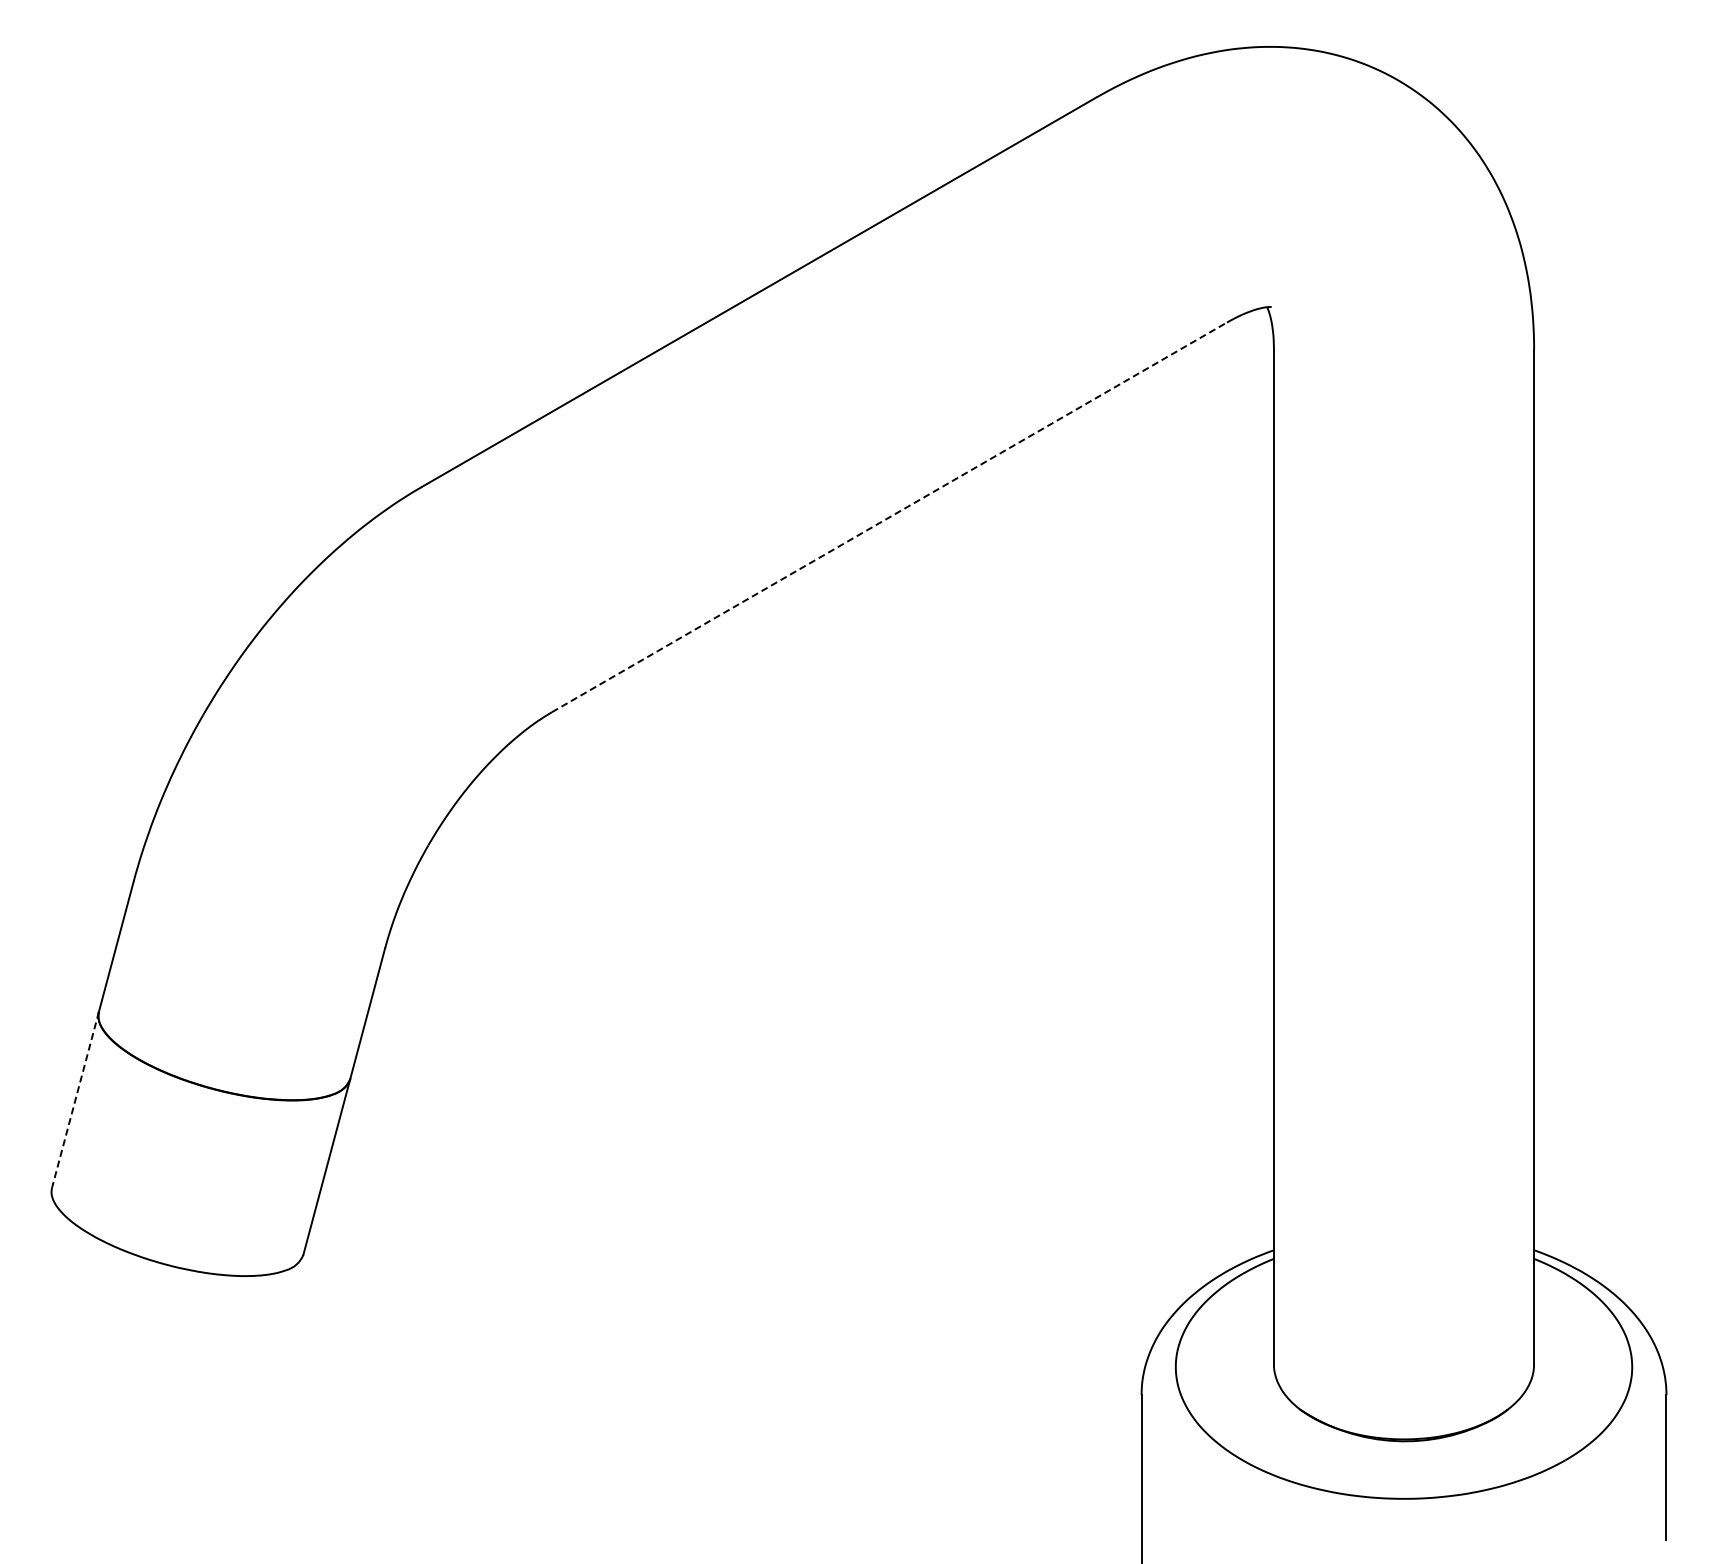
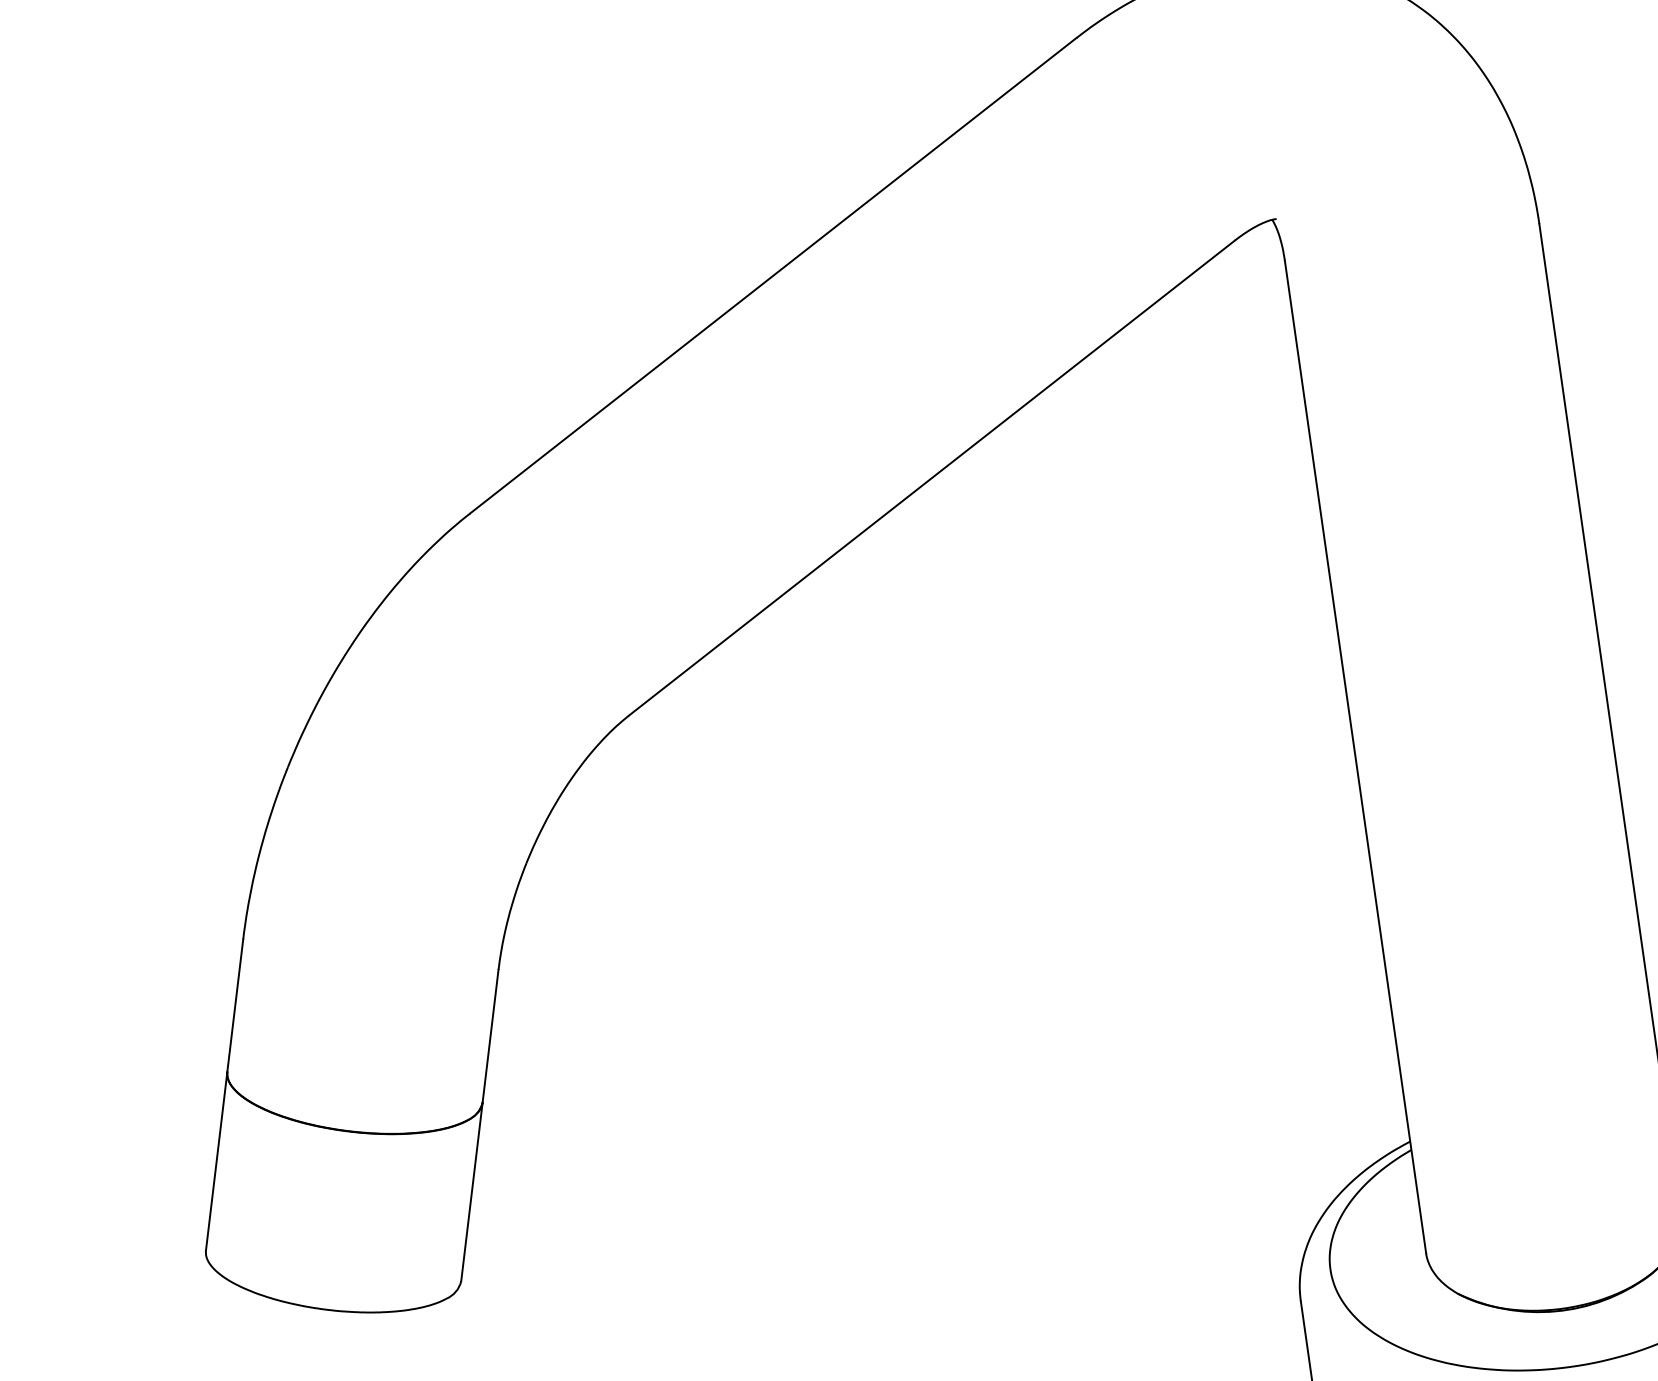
line: (889, 517) -> (932, 478), dashed -> solid
line: (75, 1100) -> (216, 1161), dashed -> solid

